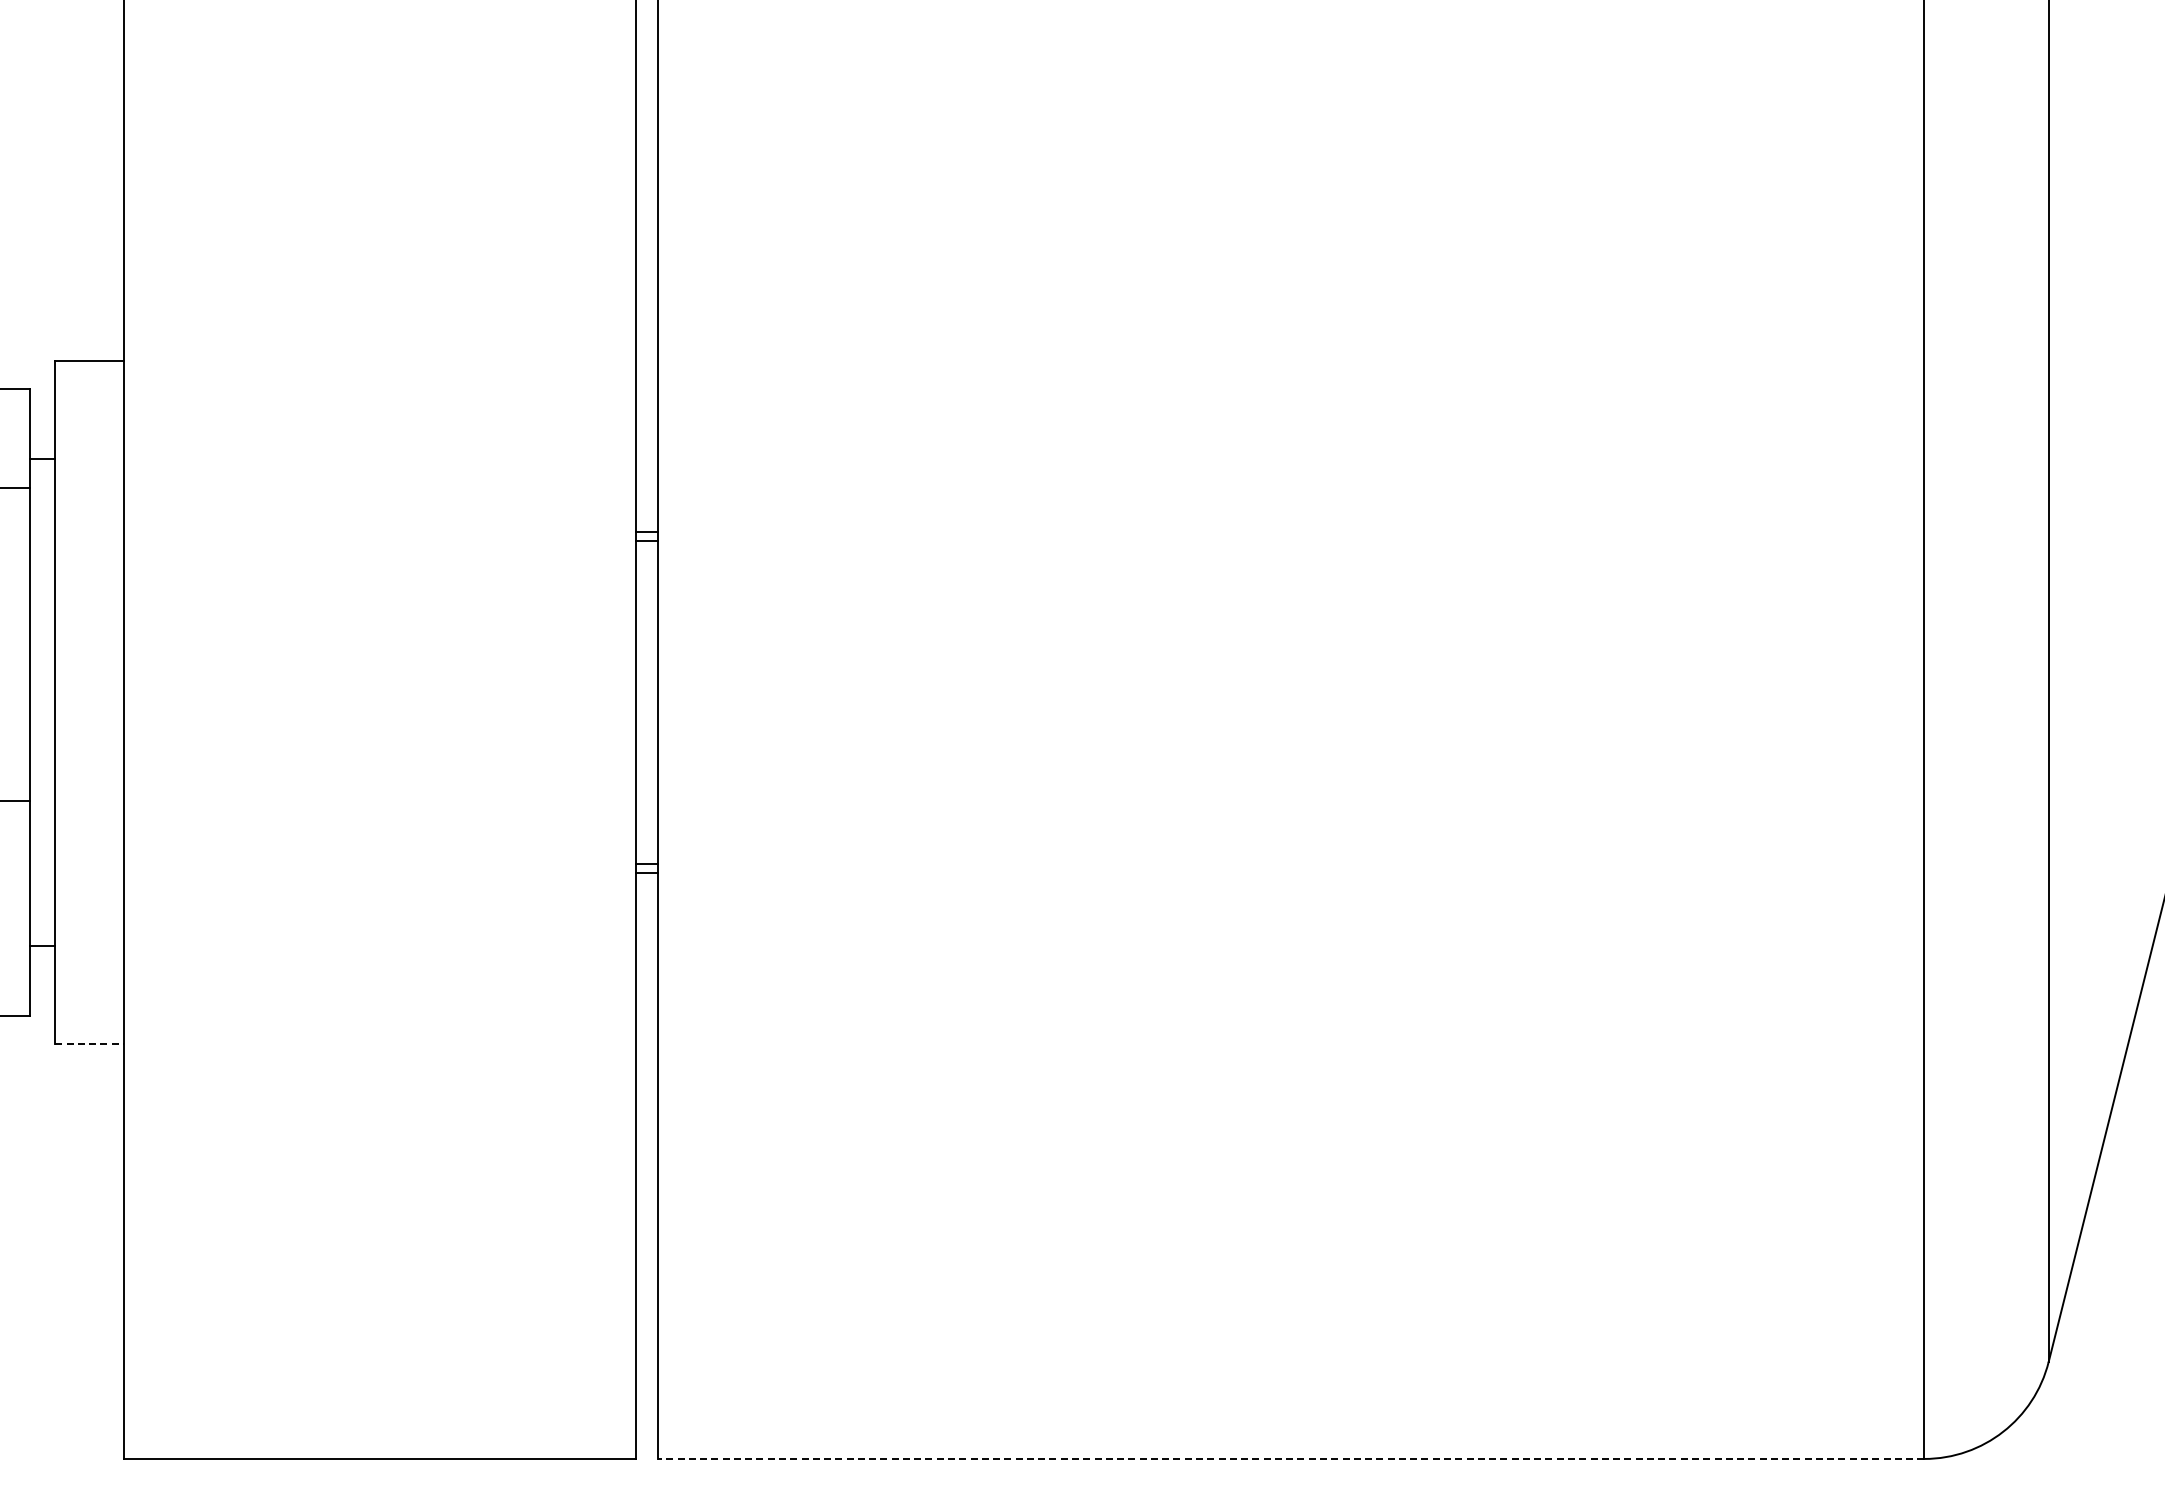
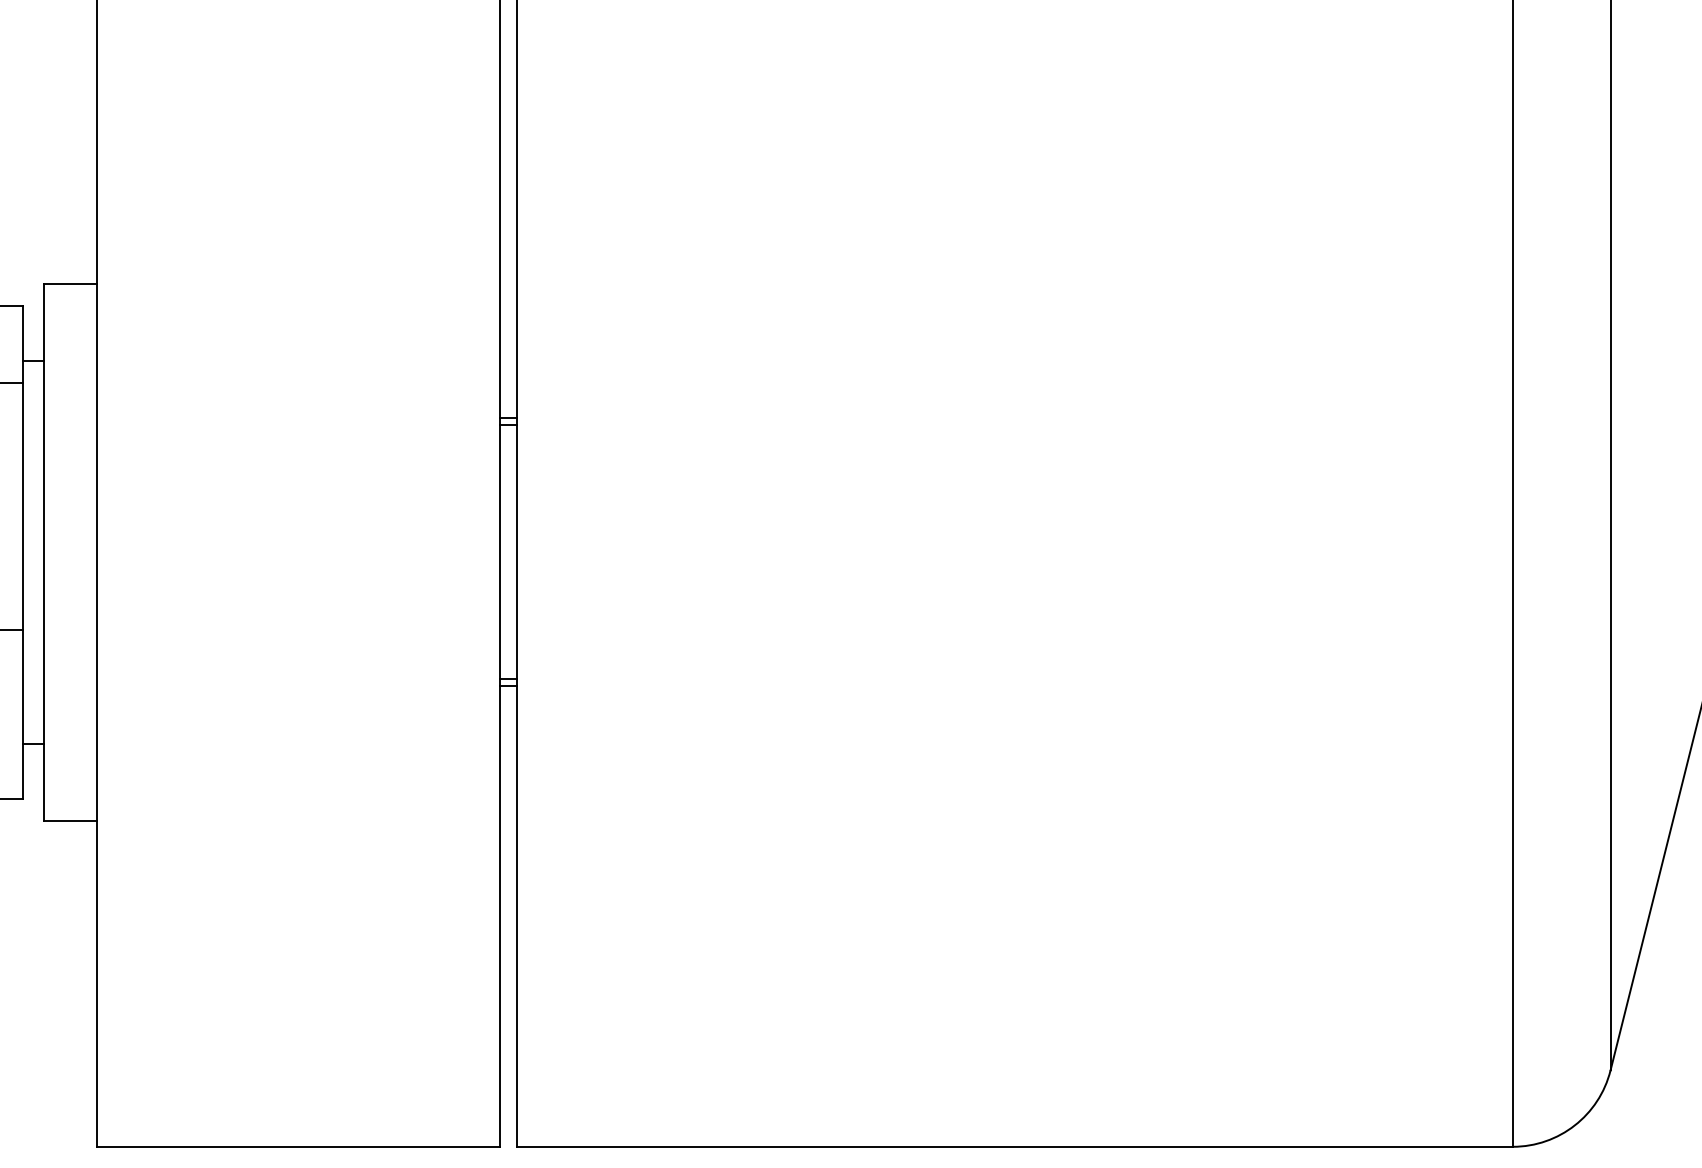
line: (89, 1044) -> (70, 821), dashed -> solid
line: (1290, 1458) -> (1014, 1146), dashed -> solid

